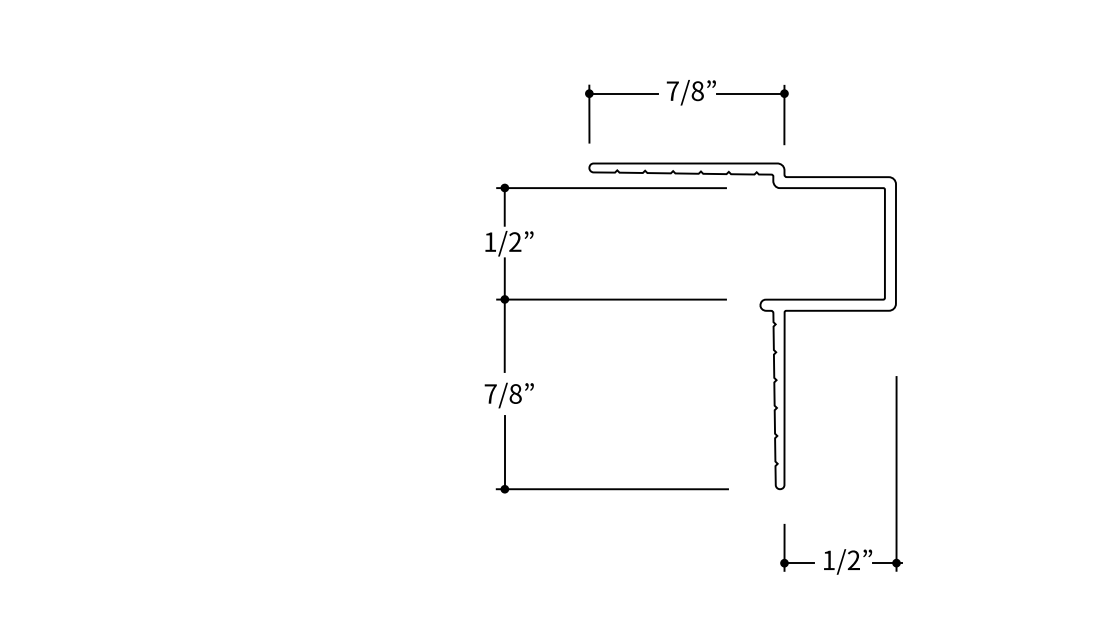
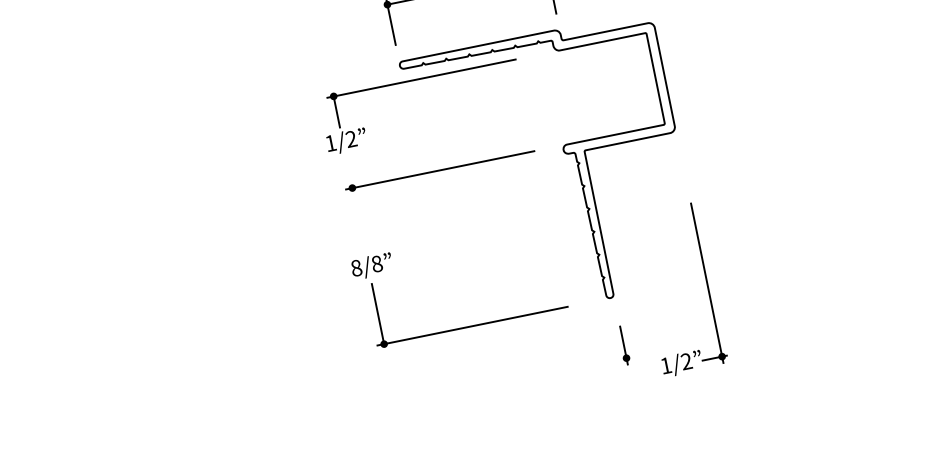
line: (504, 314) -> (354, 200), removed
text: (490, 393) -> (356, 267), 7/8 -> 8/8
part: (895, 475) -> (706, 284), moved
line: (798, 563) -> (638, 356), removed

